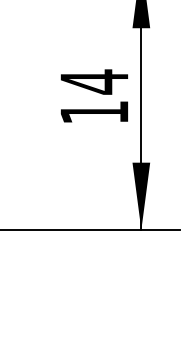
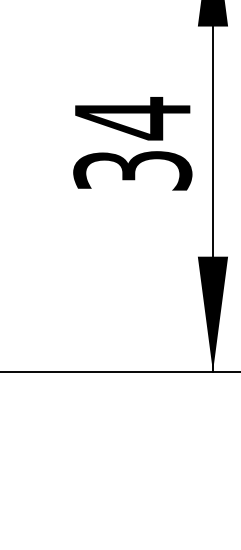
text: (94, 112) -> (132, 170), 14 -> 34

